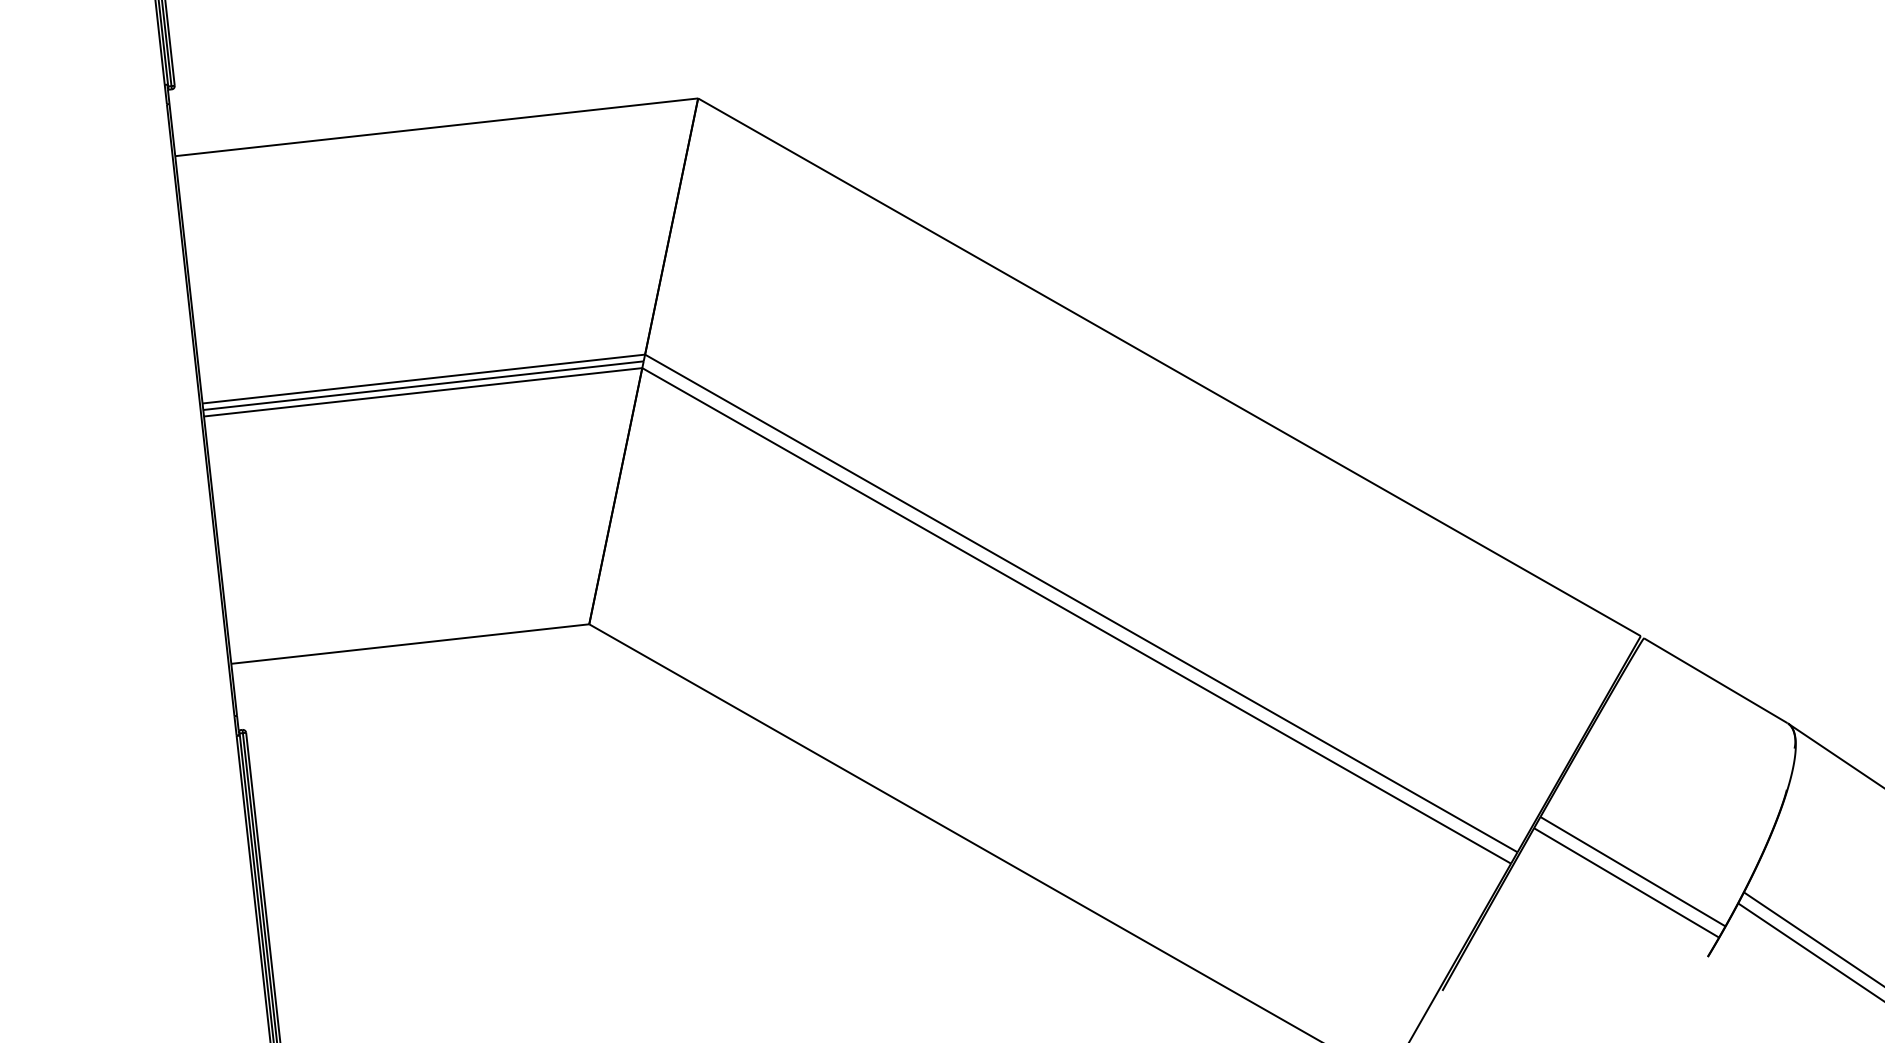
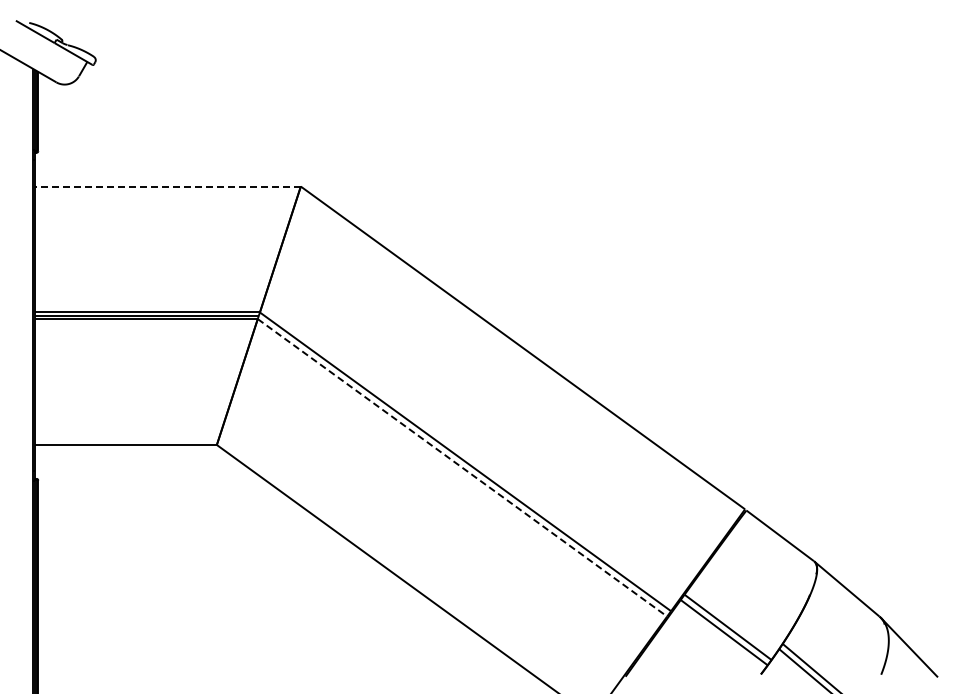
line: (436, 127) -> (167, 186), solid -> dashed
line: (1076, 617) -> (462, 468), solid -> dashed

